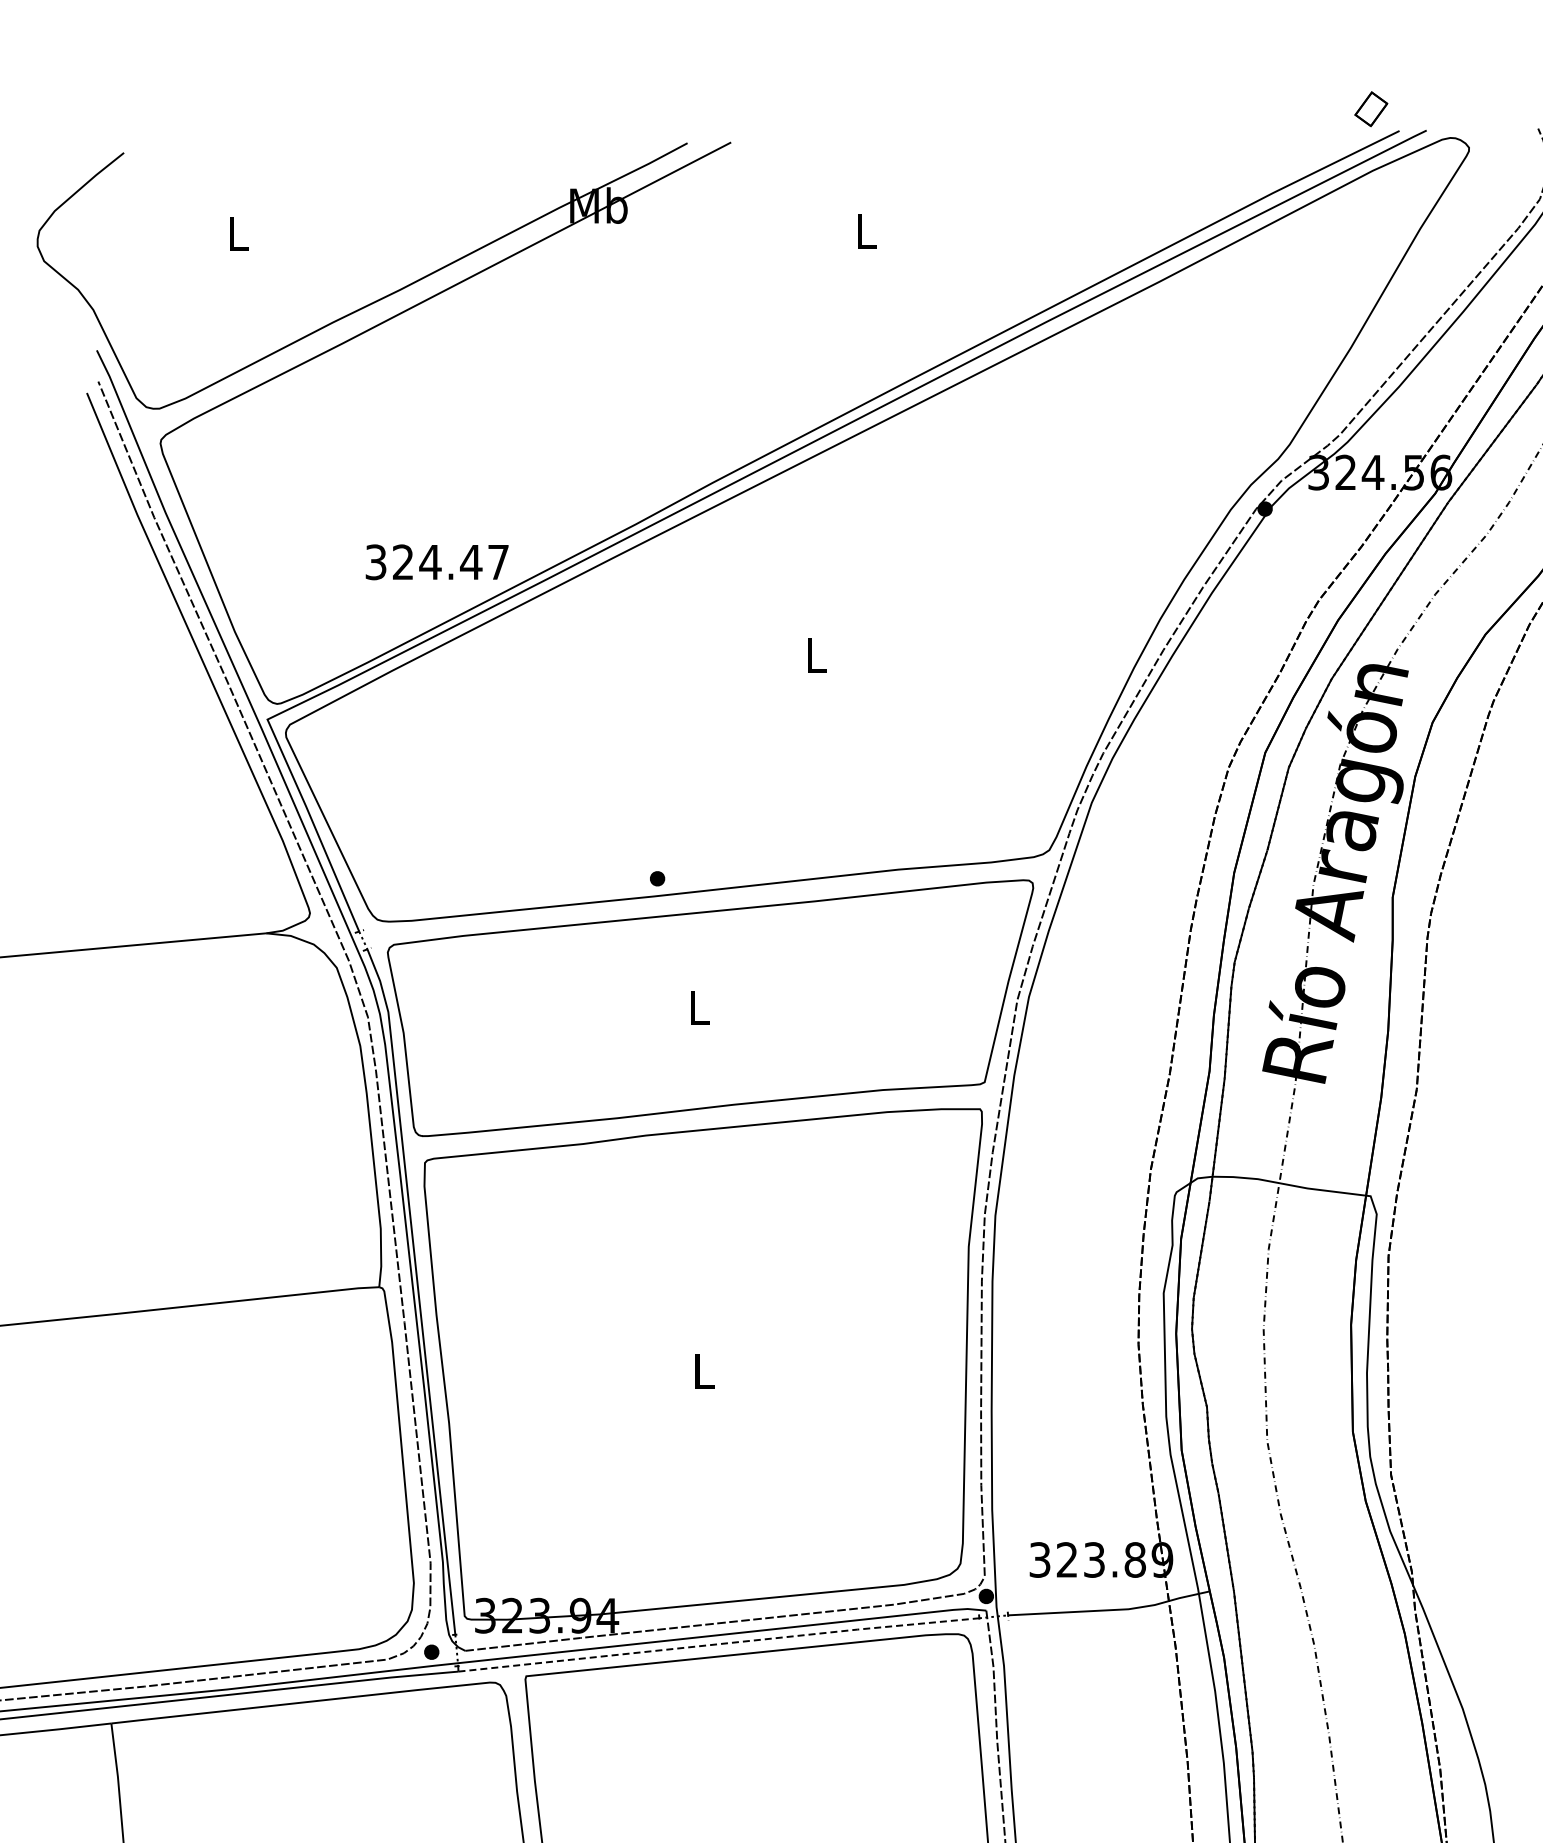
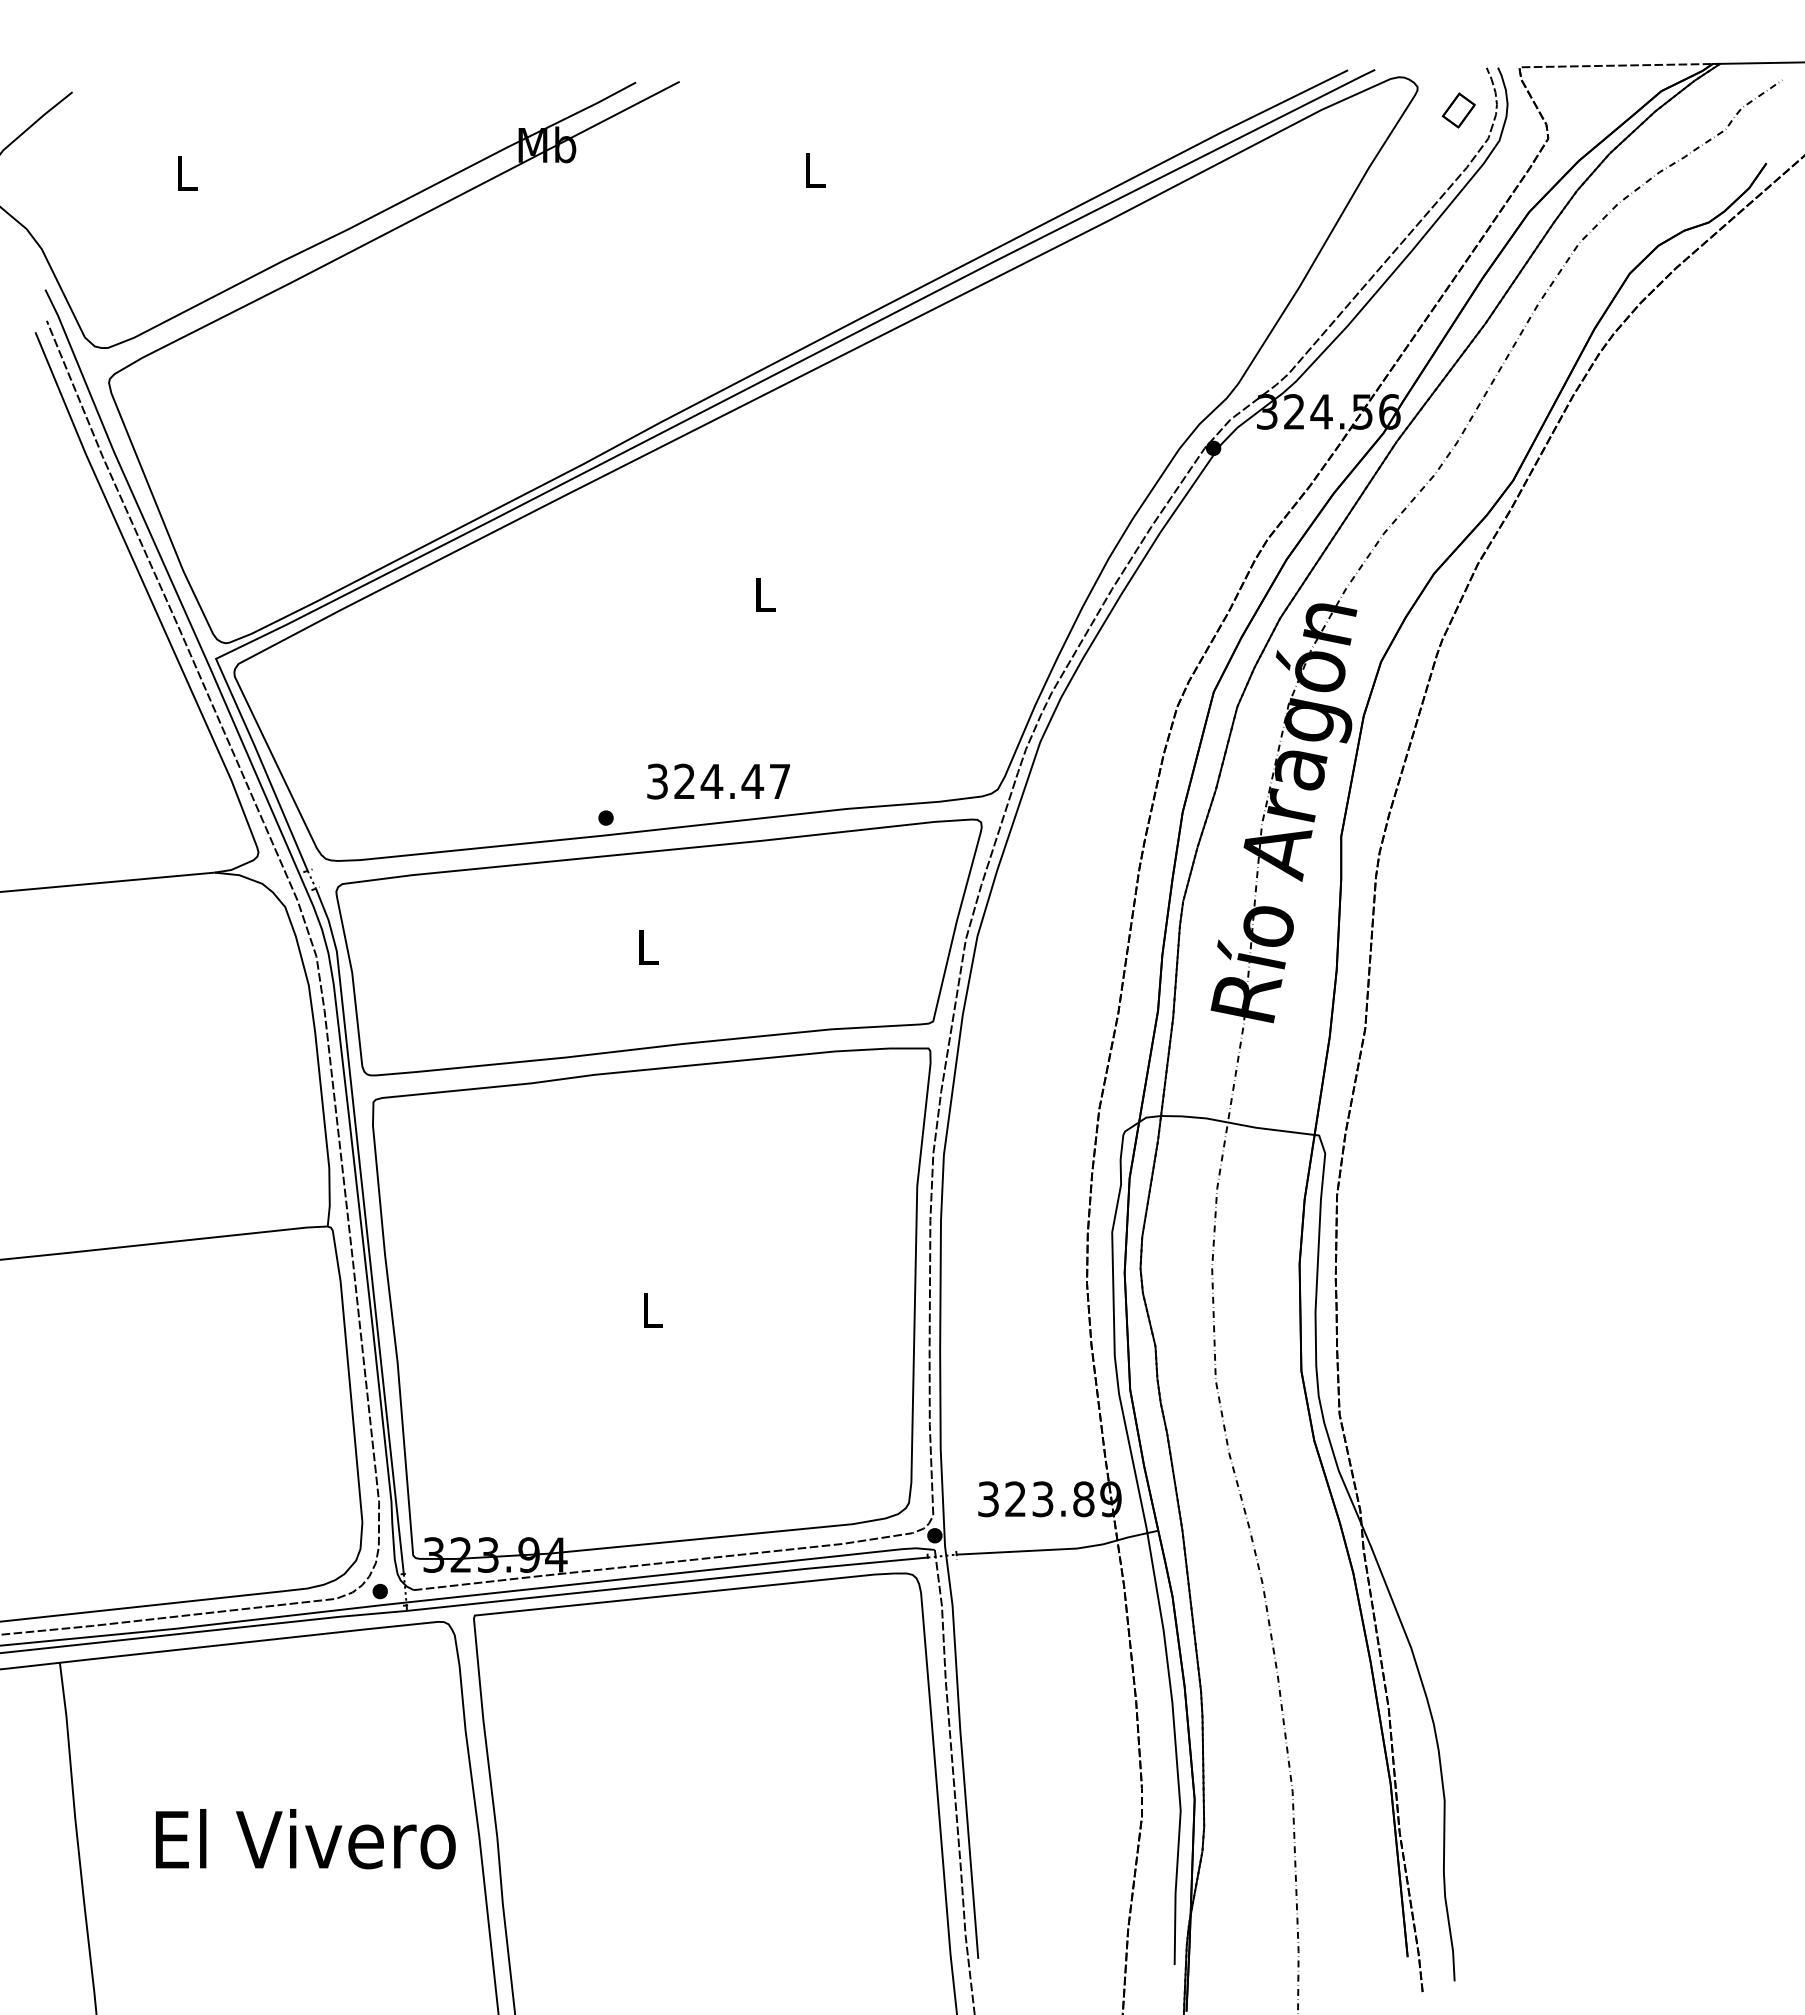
part: (1371, 109) -> (1458, 110), moved
text: (437, 562) -> (718, 781), moved
line: (720, 1644) -> (668, 1583), dashed -> solid

